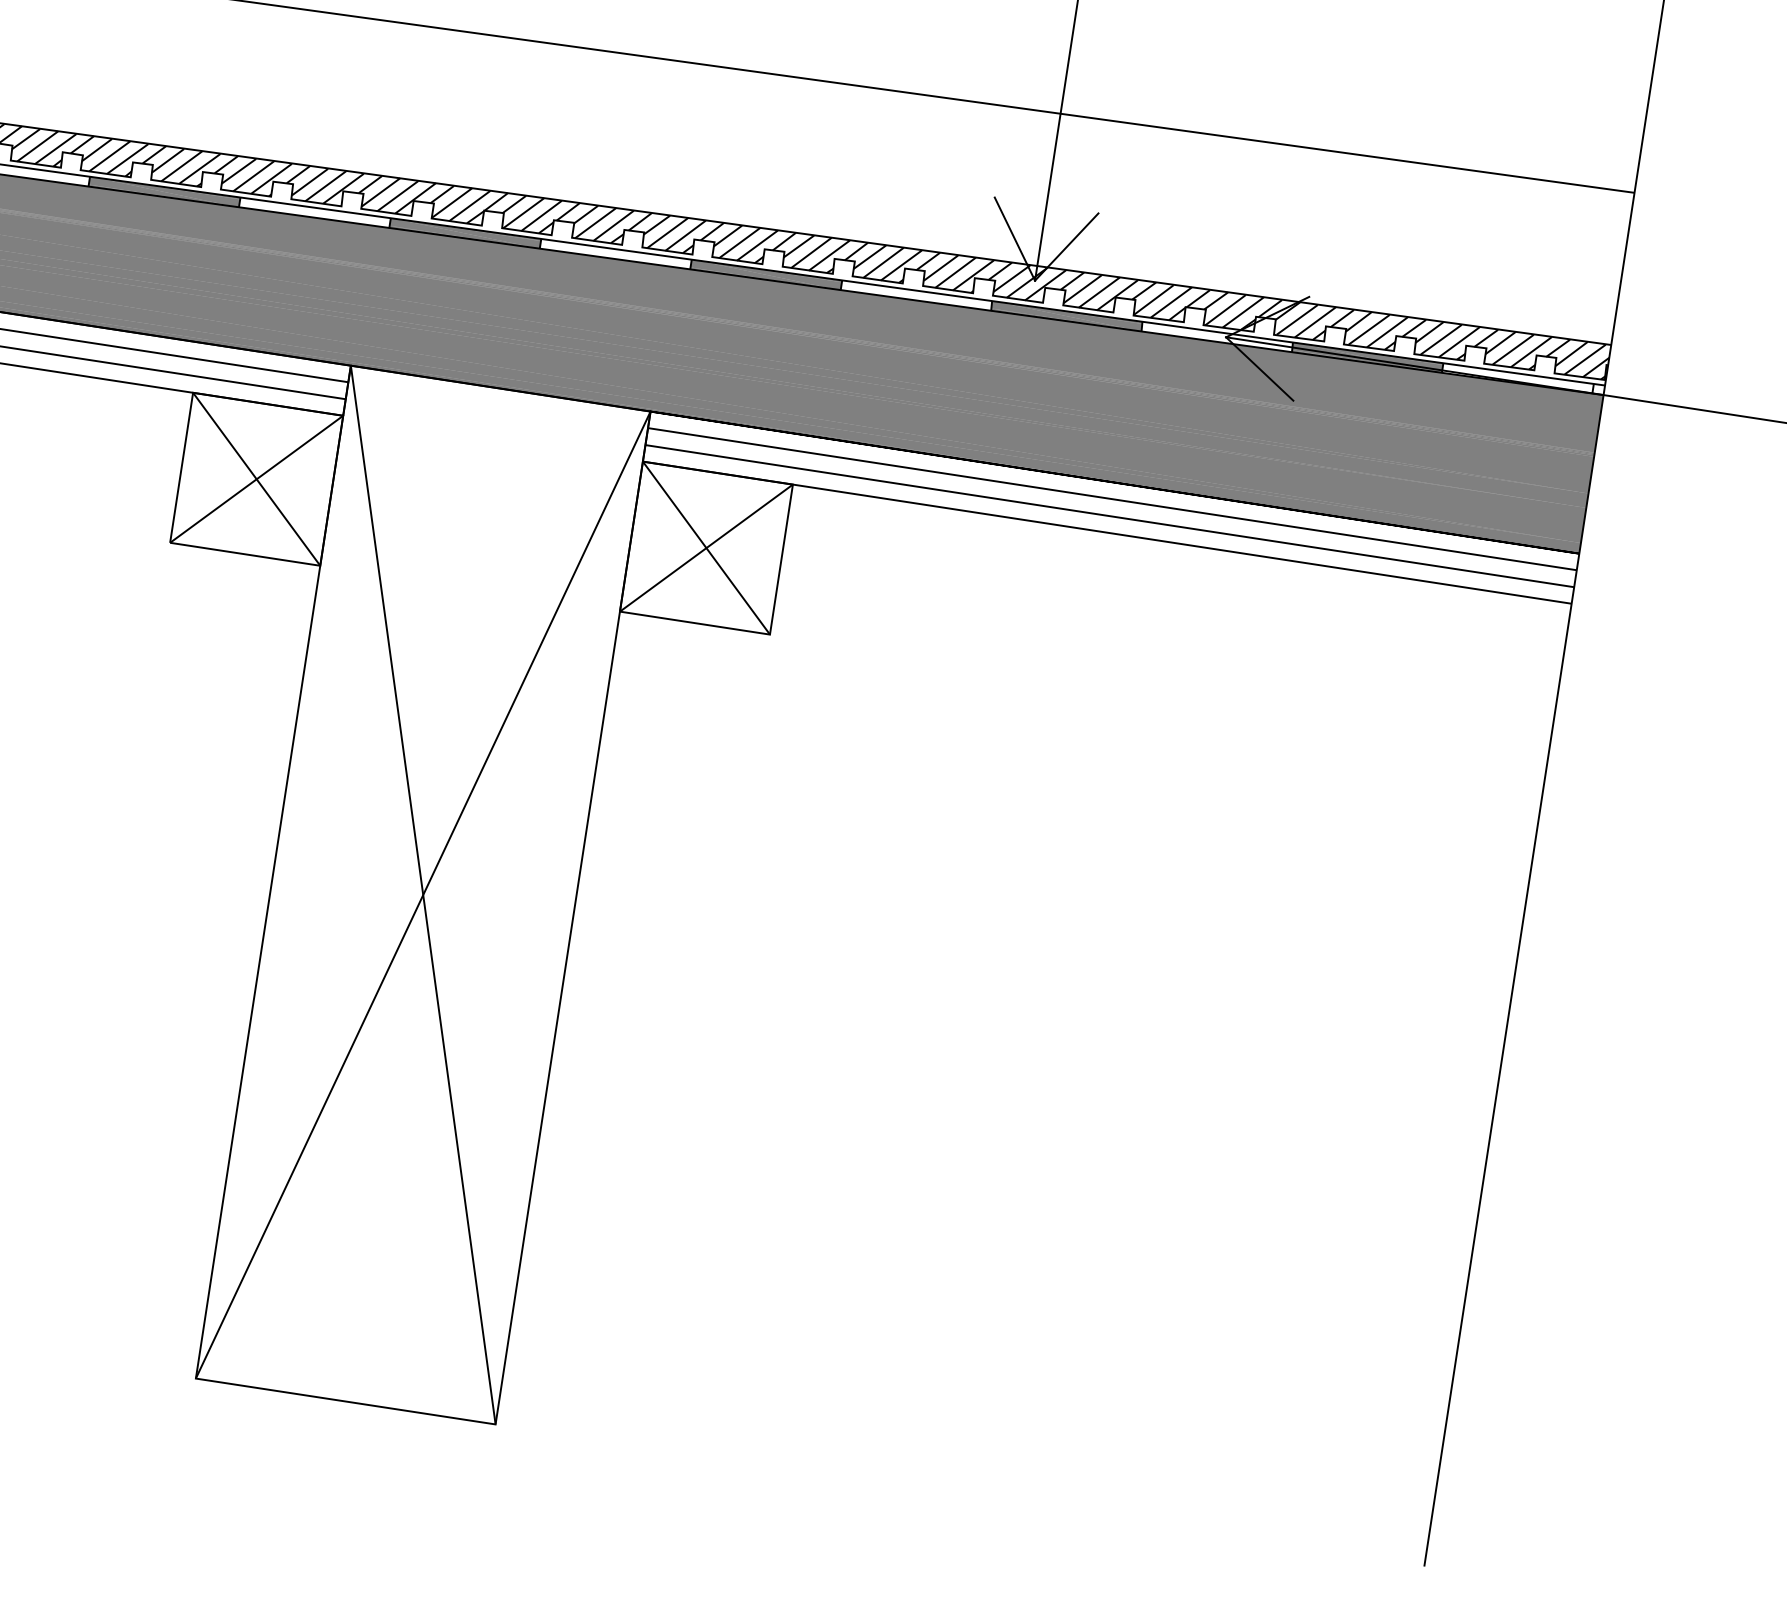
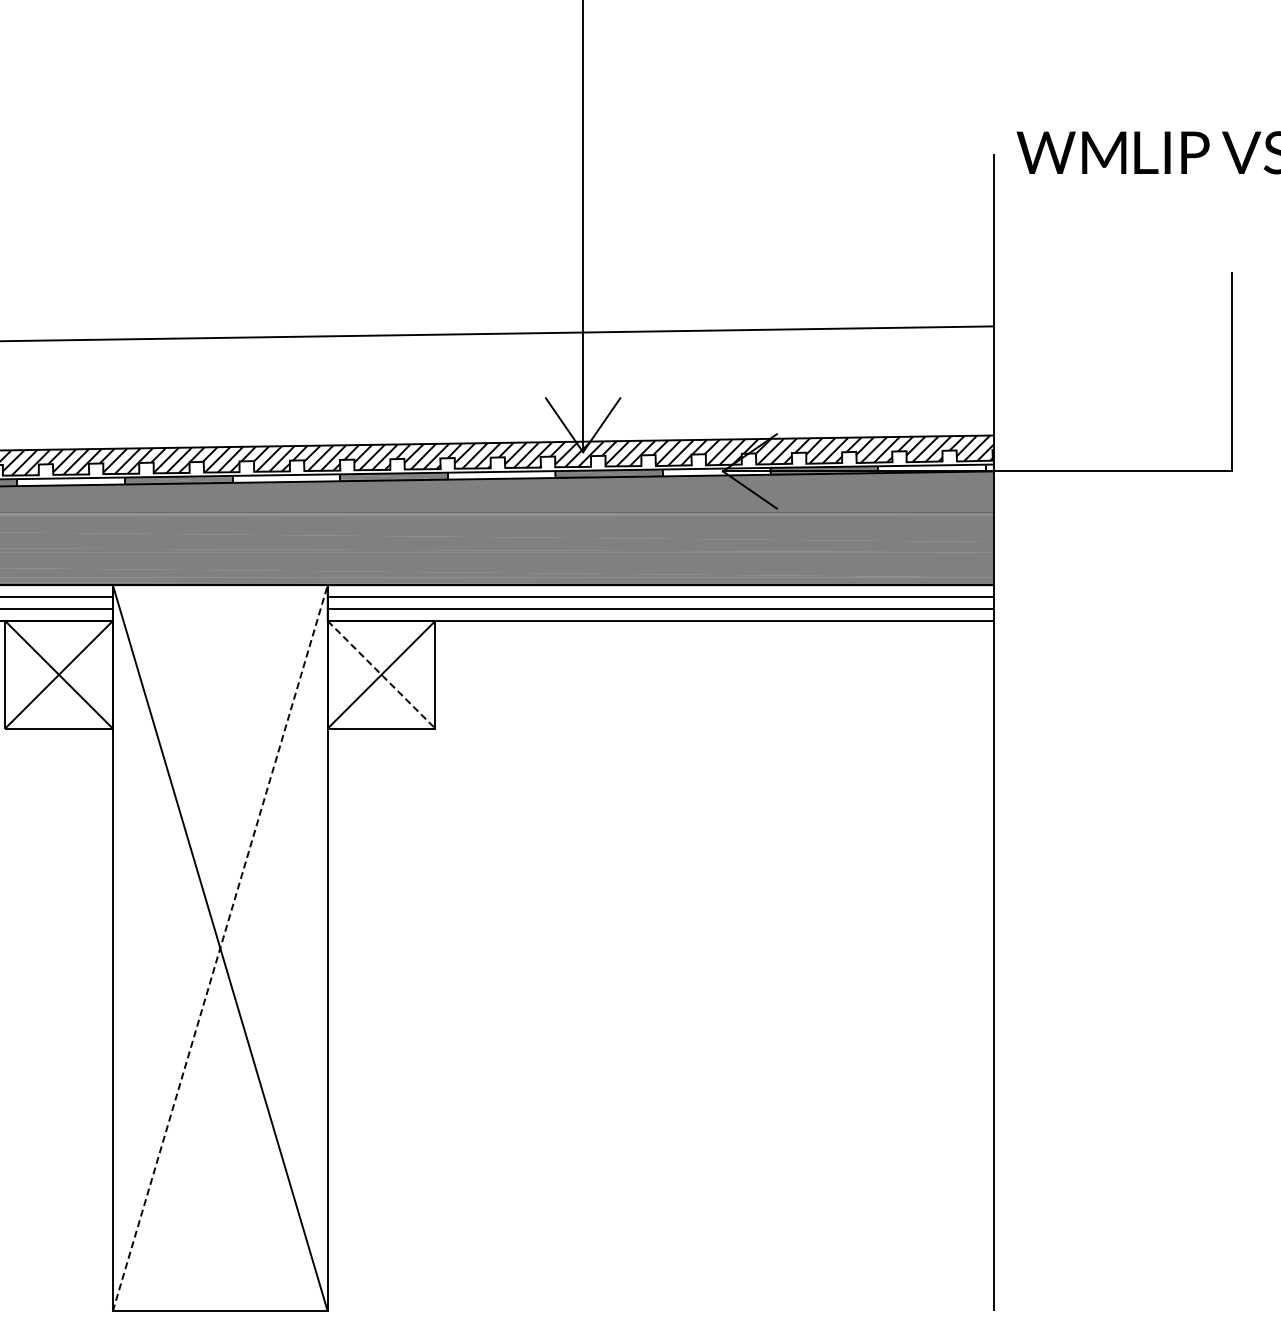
line: (706, 549) -> (381, 675), solid -> dashed
line: (423, 895) -> (220, 948), solid -> dashed

